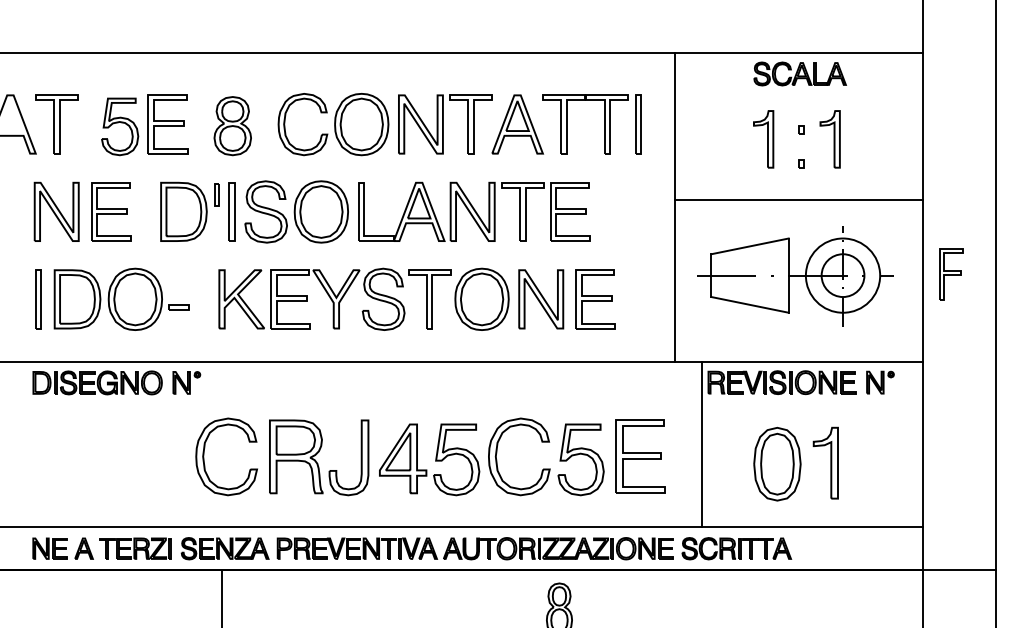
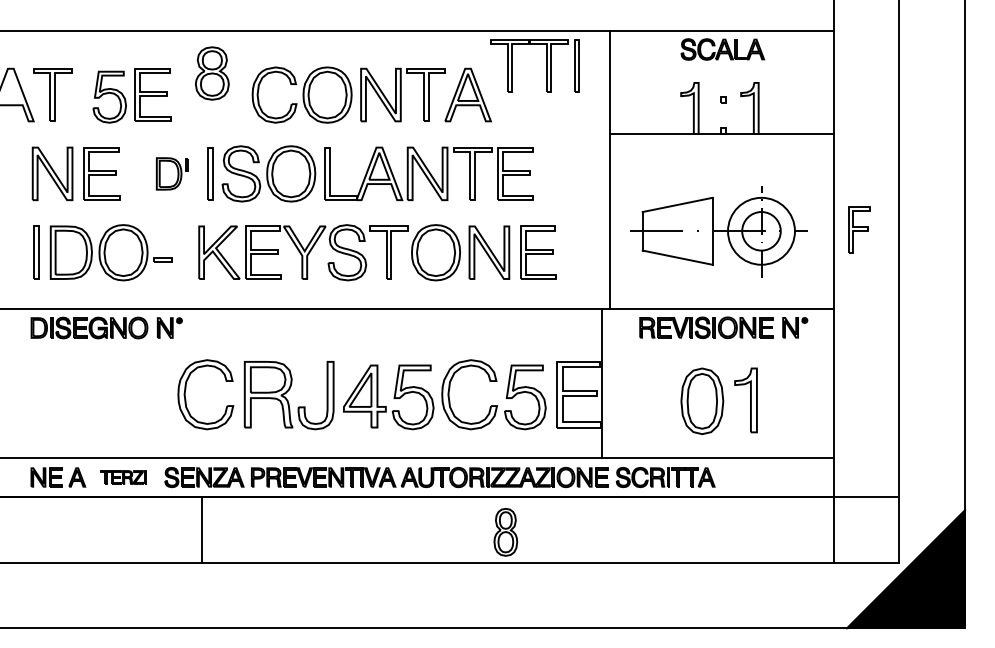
part: (604, 123) -> (546, 65), moved
part: (232, 126) -> (212, 73), moved
line: (798, 200) -> (721, 134), moved
part: (188, 211) -> (171, 173), size x0.6
line: (702, 444) -> (602, 383), moved
part: (135, 548) -> (123, 477), size x0.7

